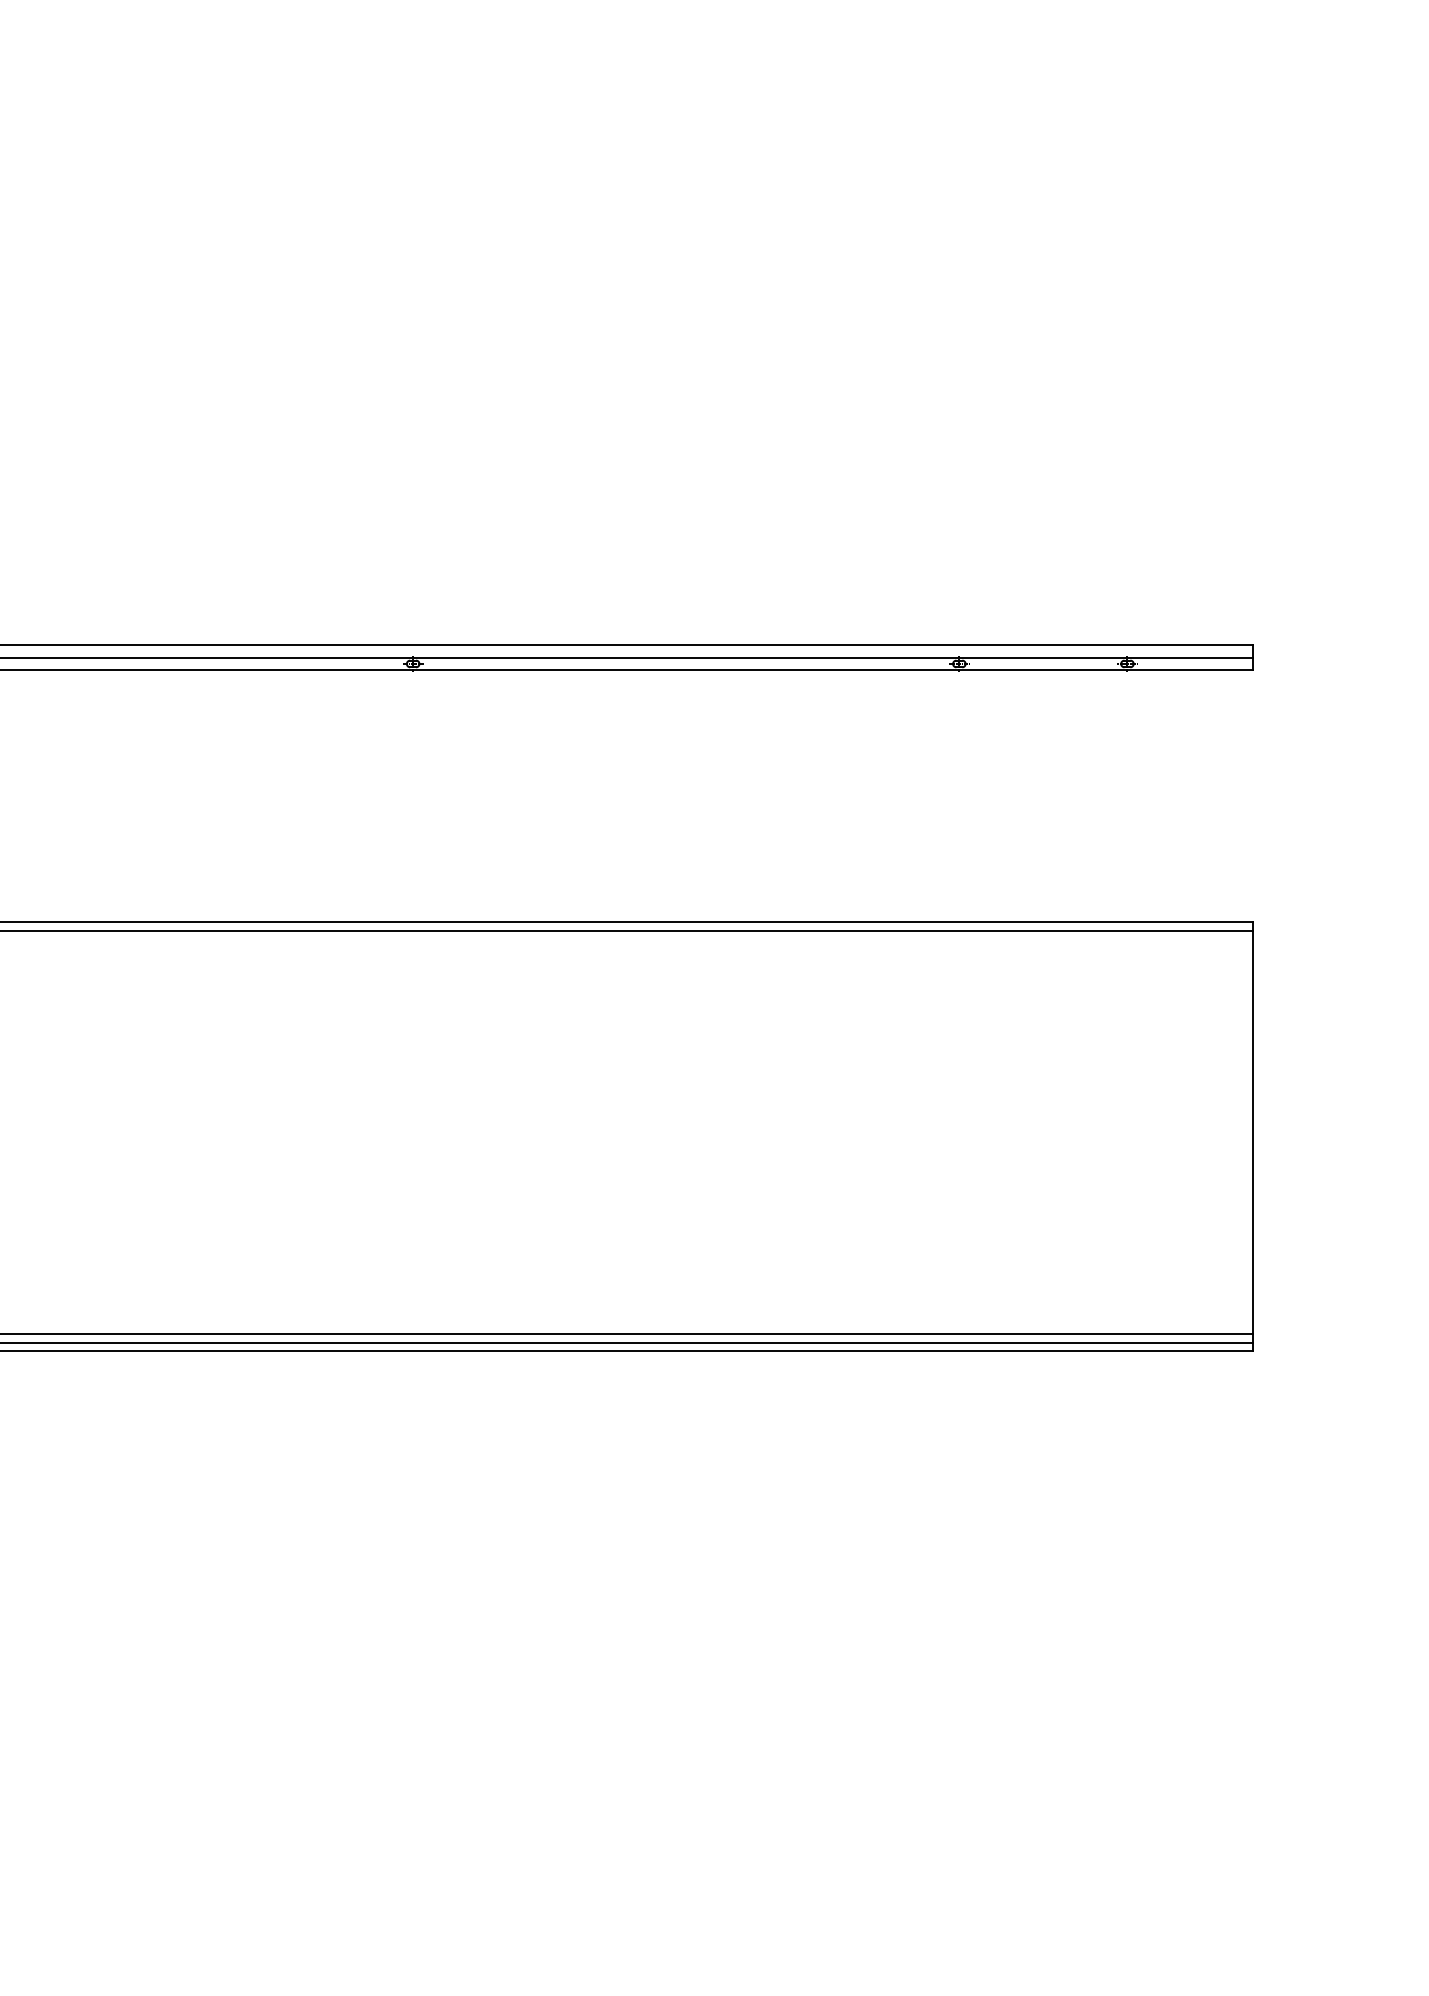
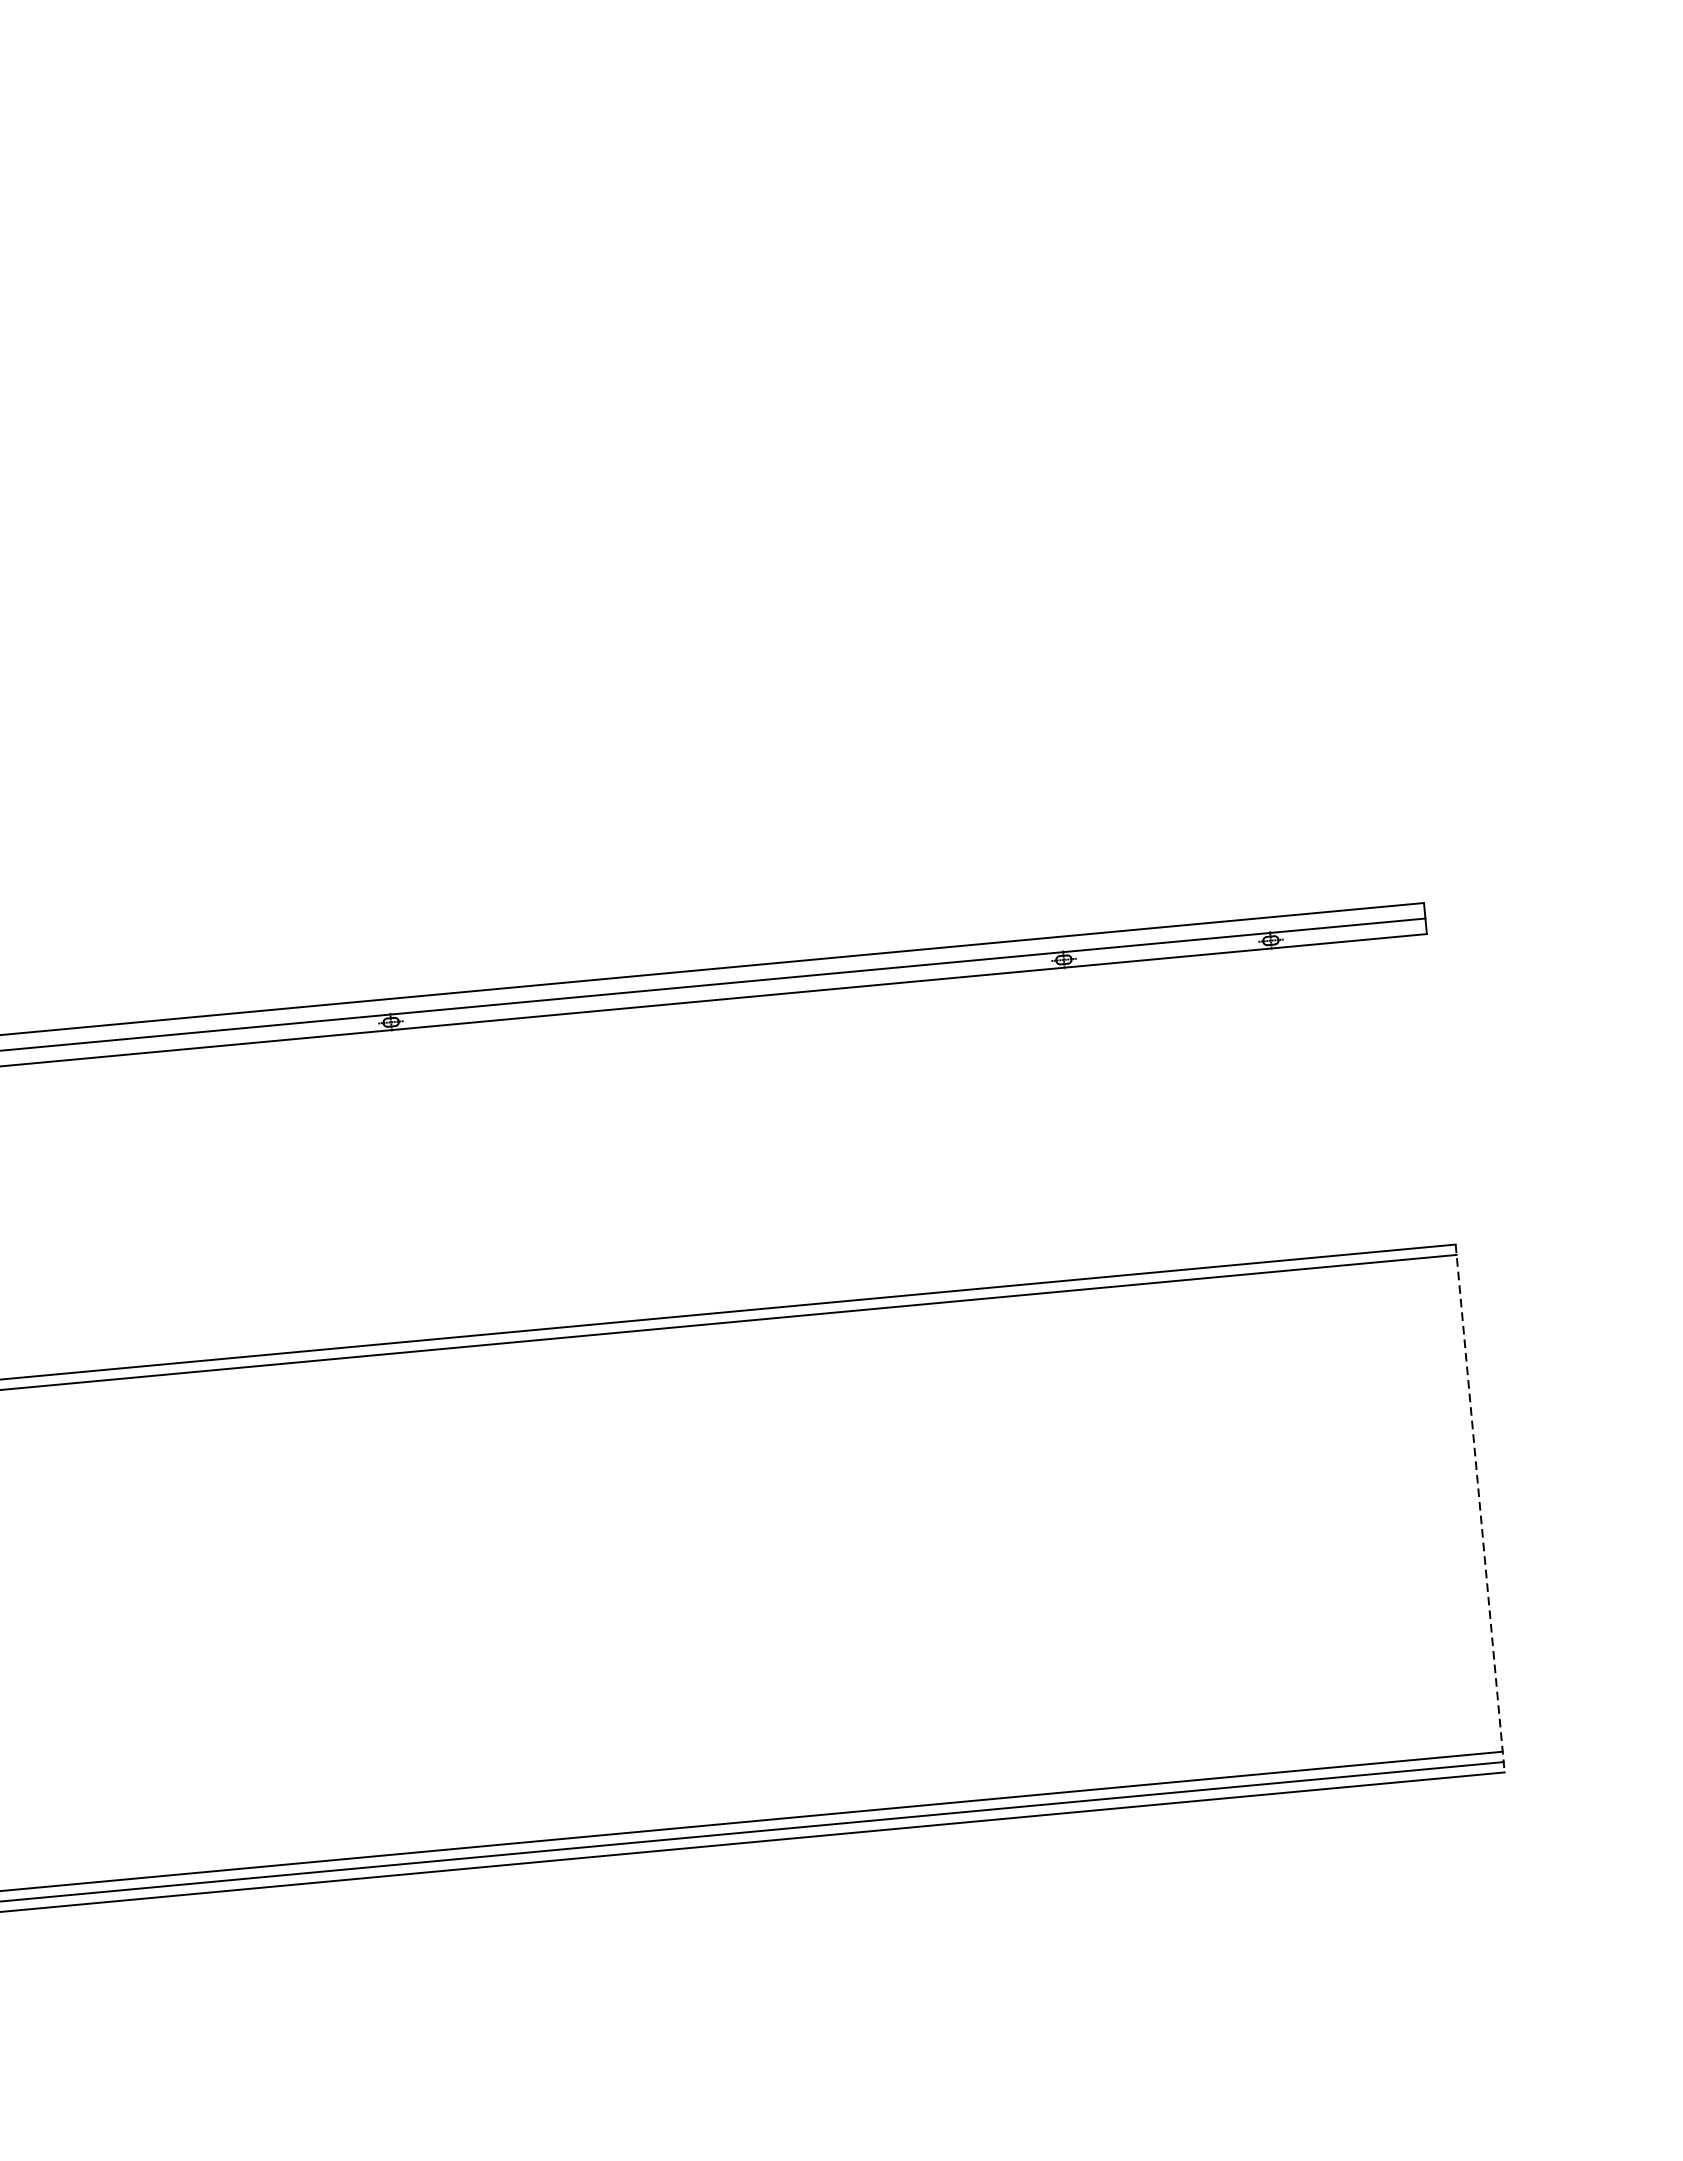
line: (1253, 1137) -> (1480, 1509), solid -> dashed

